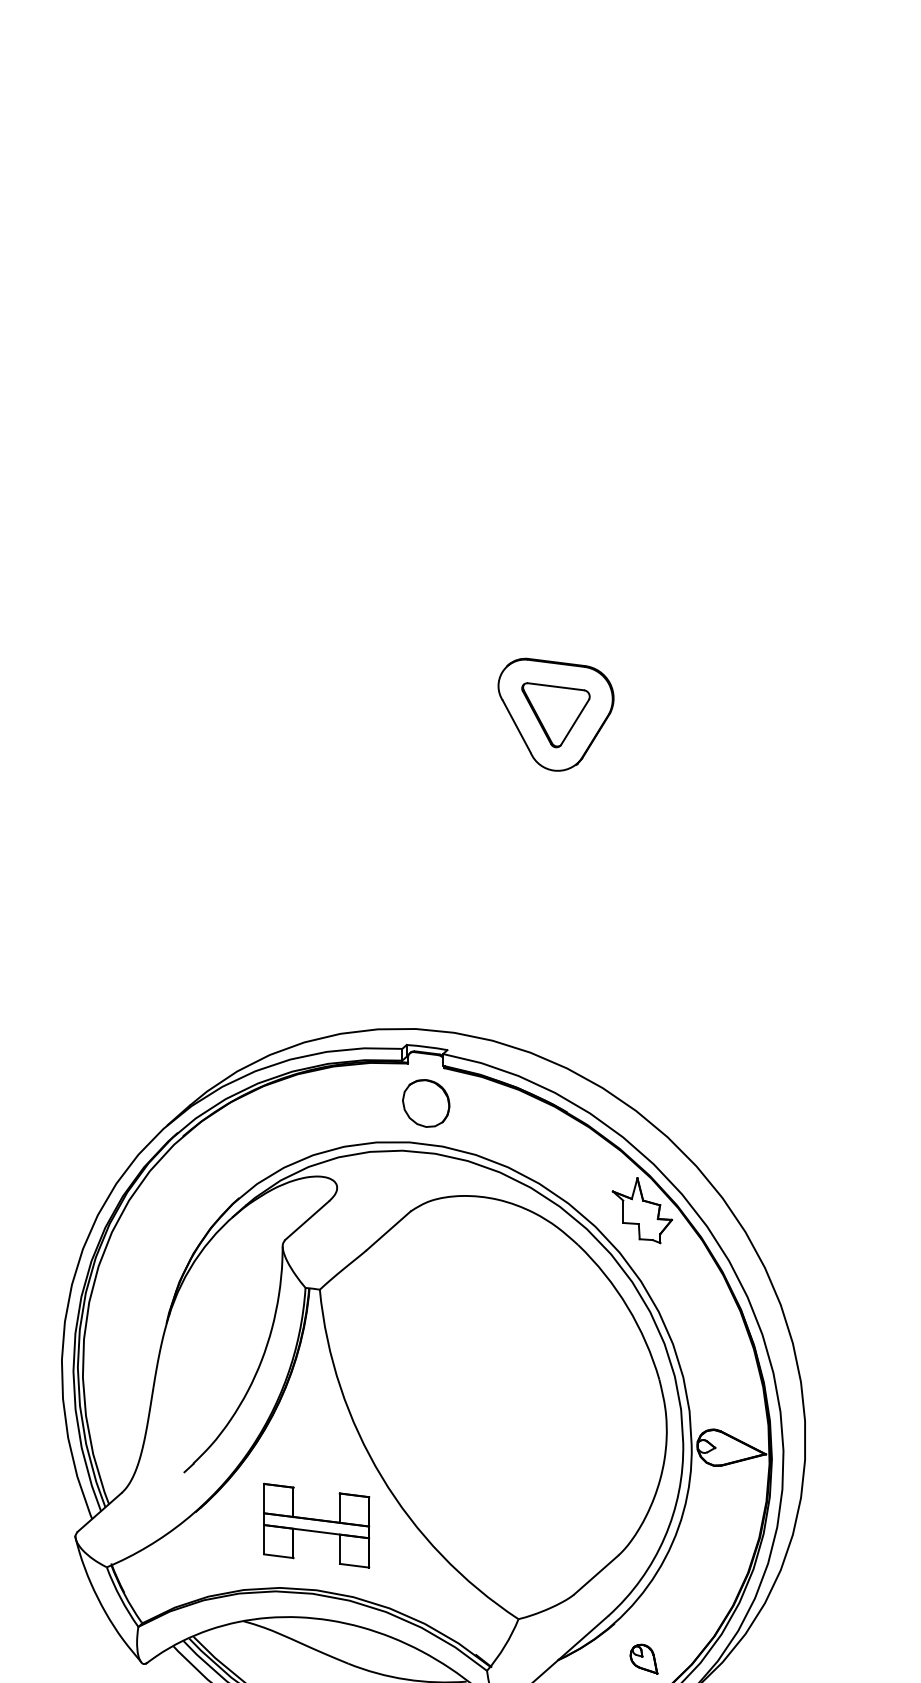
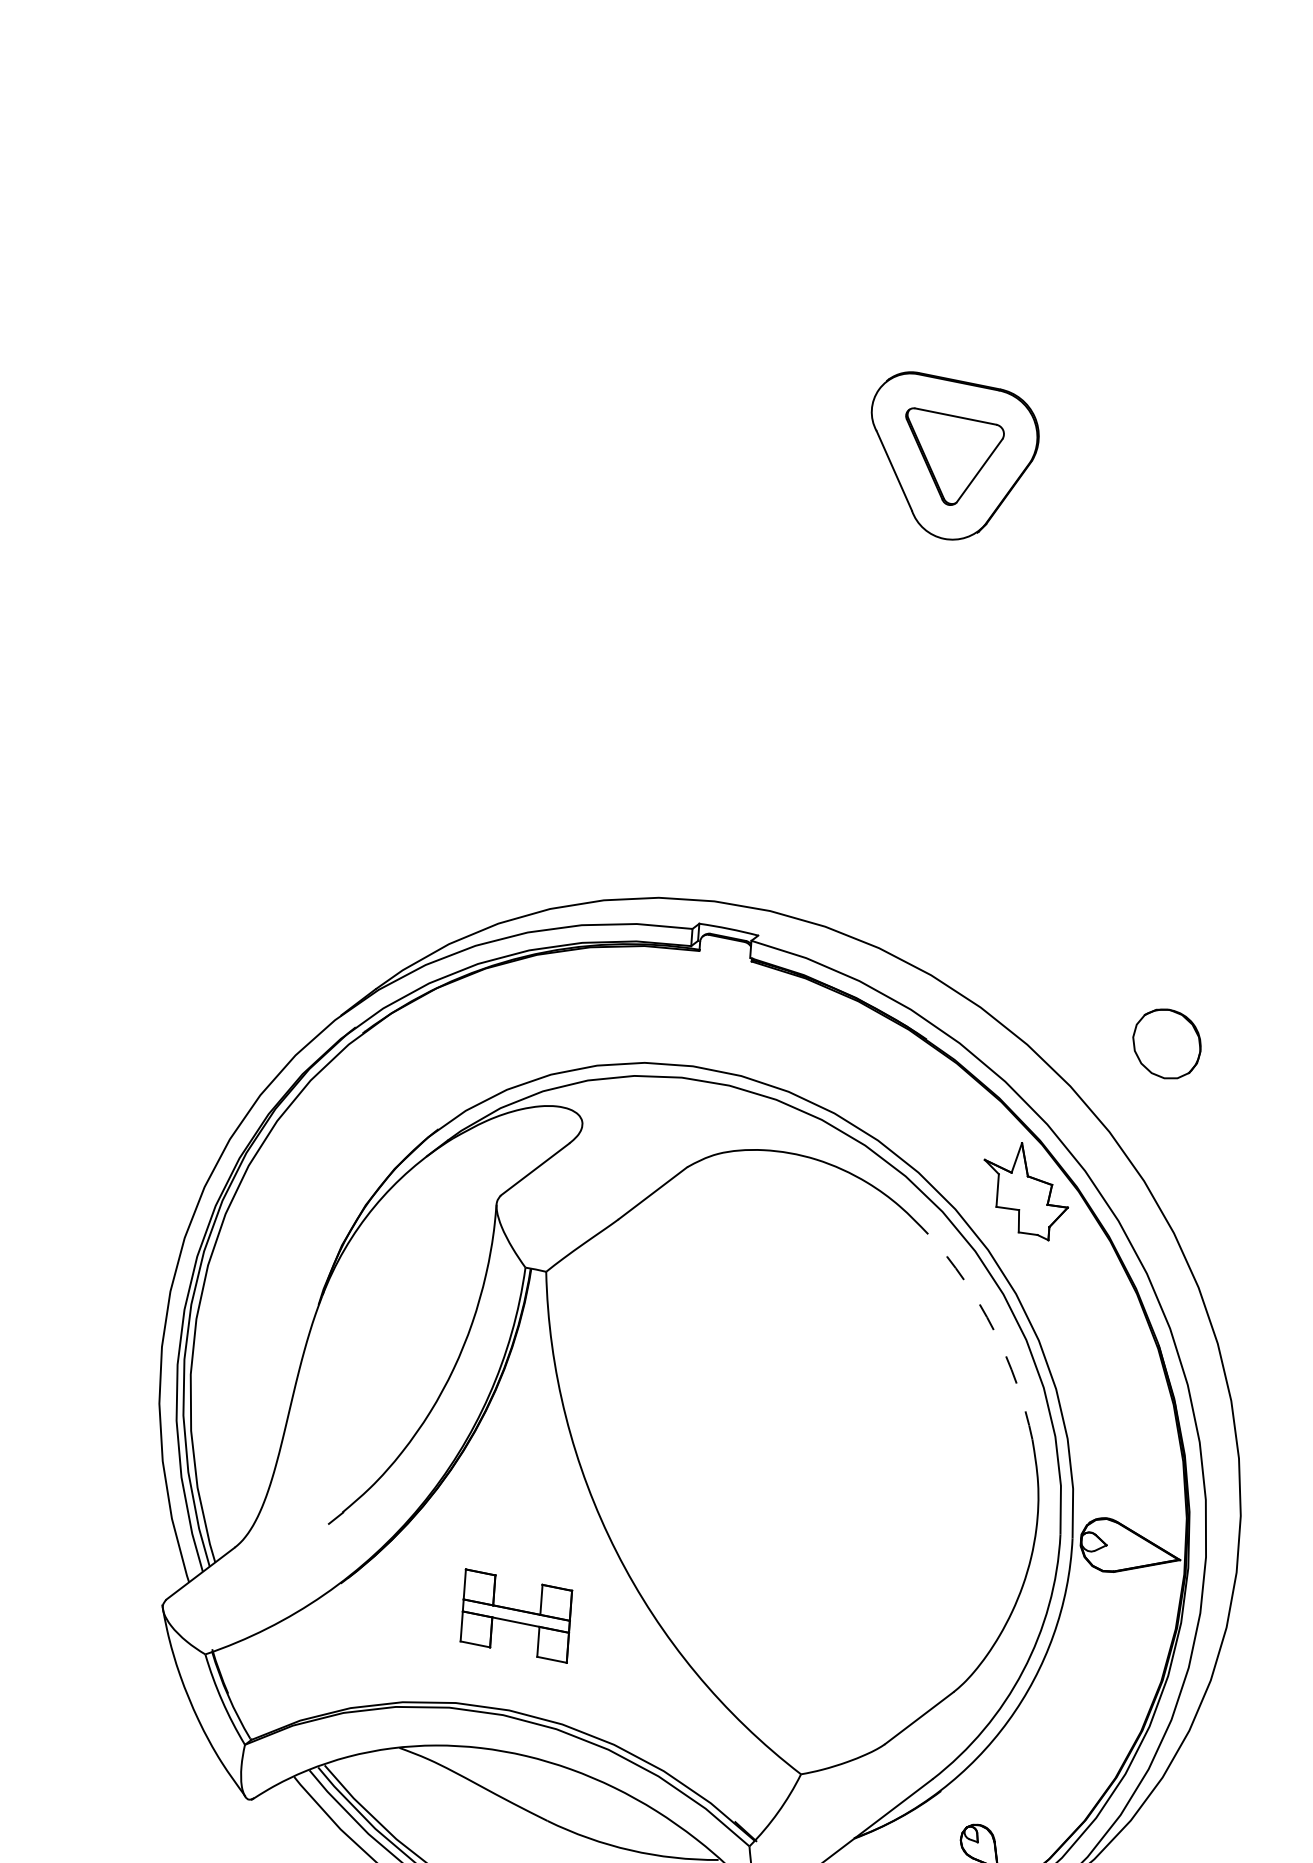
part: (426, 1103) -> (1167, 1044), moved
arc: (627, 1307) -> (993, 1330), solid -> dashed
part: (316, 1525) -> (516, 1615), size x0.7

